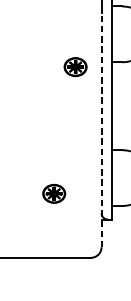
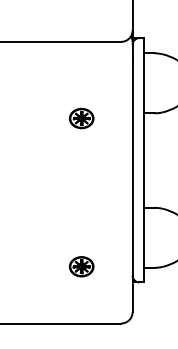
part: (75, 67) -> (81, 118), moved
line: (101, 130) -> (132, 186), dashed -> solid
part: (54, 193) -> (81, 266), moved

